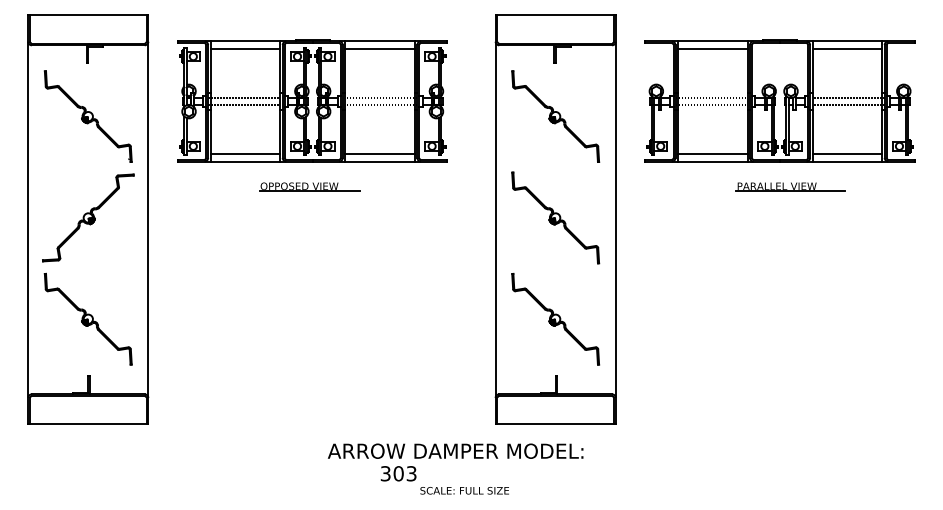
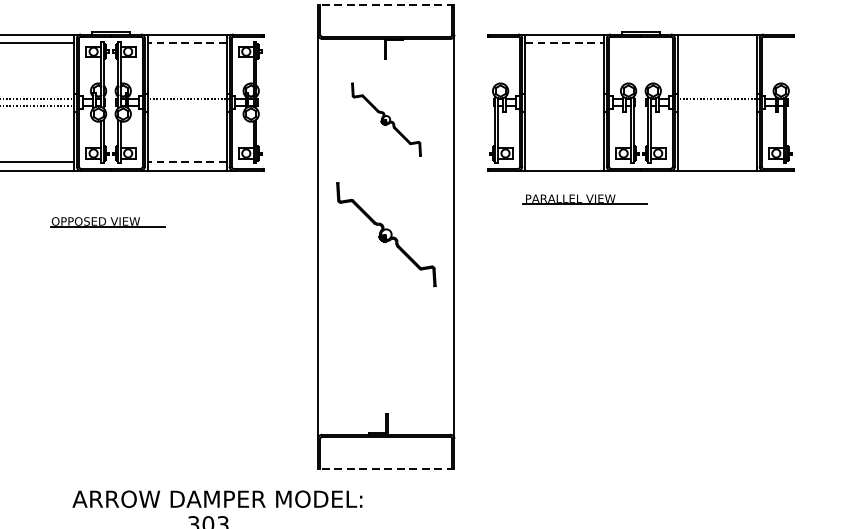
line: (555, 15) -> (386, 5), solid -> dashed
line: (380, 48) -> (187, 42), solid -> dashed
line: (712, 48) -> (564, 42), solid -> dashed
line: (847, 48) -> (717, 42), removed
line: (711, 98) -> (563, 99), removed
line: (381, 104) -> (188, 106), removed
line: (711, 104) -> (563, 106), removed
line: (848, 104) -> (718, 106), removed
part: (555, 116) -> (386, 119), size x0.7
line: (380, 154) -> (187, 162), solid -> dashed
line: (712, 154) -> (564, 162), removed
line: (847, 154) -> (717, 162), removed
part: (309, 186) -> (107, 221), moved
part: (790, 186) -> (585, 199), moved
part: (555, 319) -> (386, 349), removed
line: (555, 424) -> (386, 468), solid -> dashed
text: (455, 450) -> (217, 498), moved

